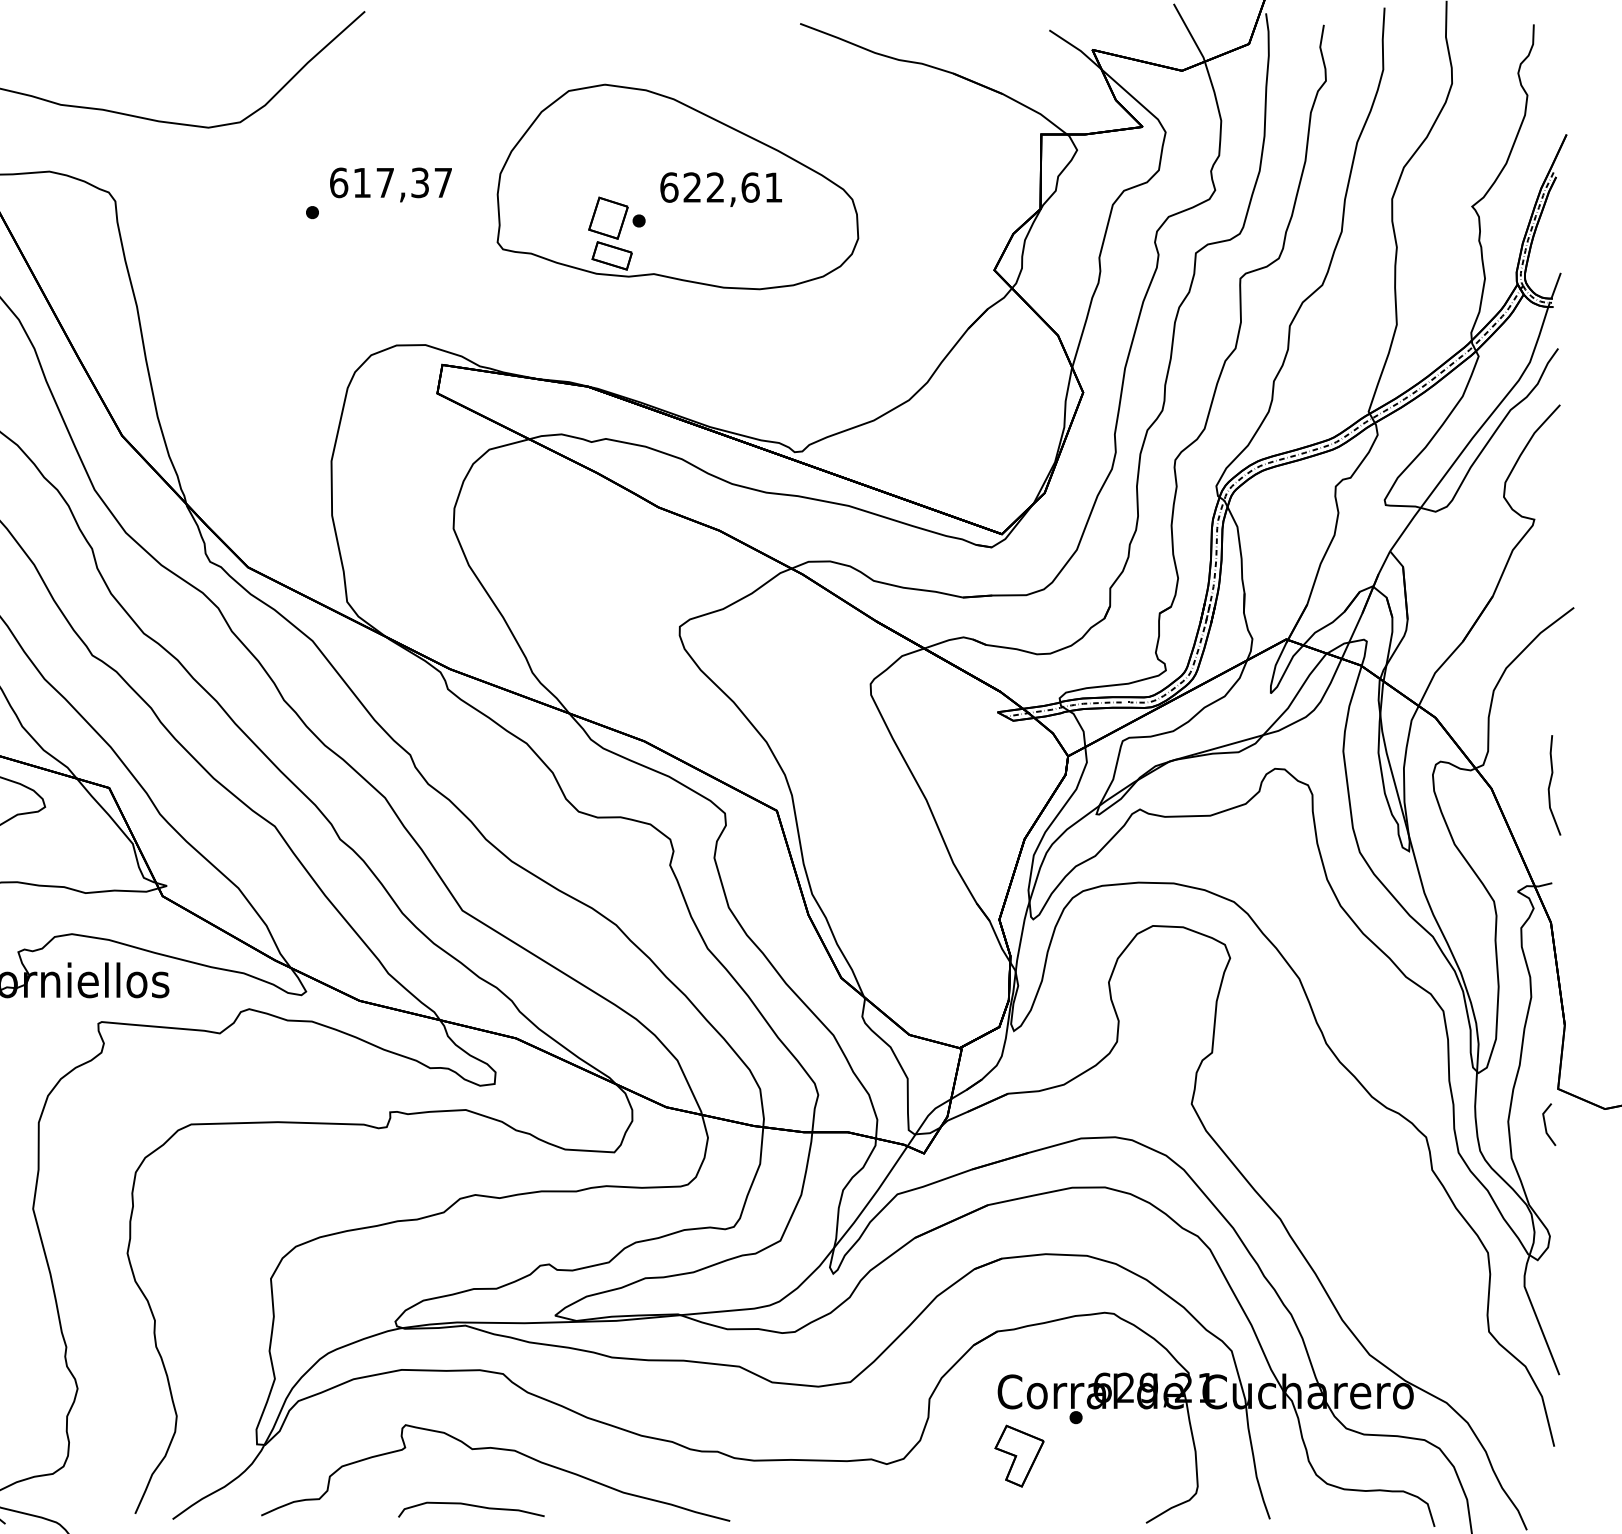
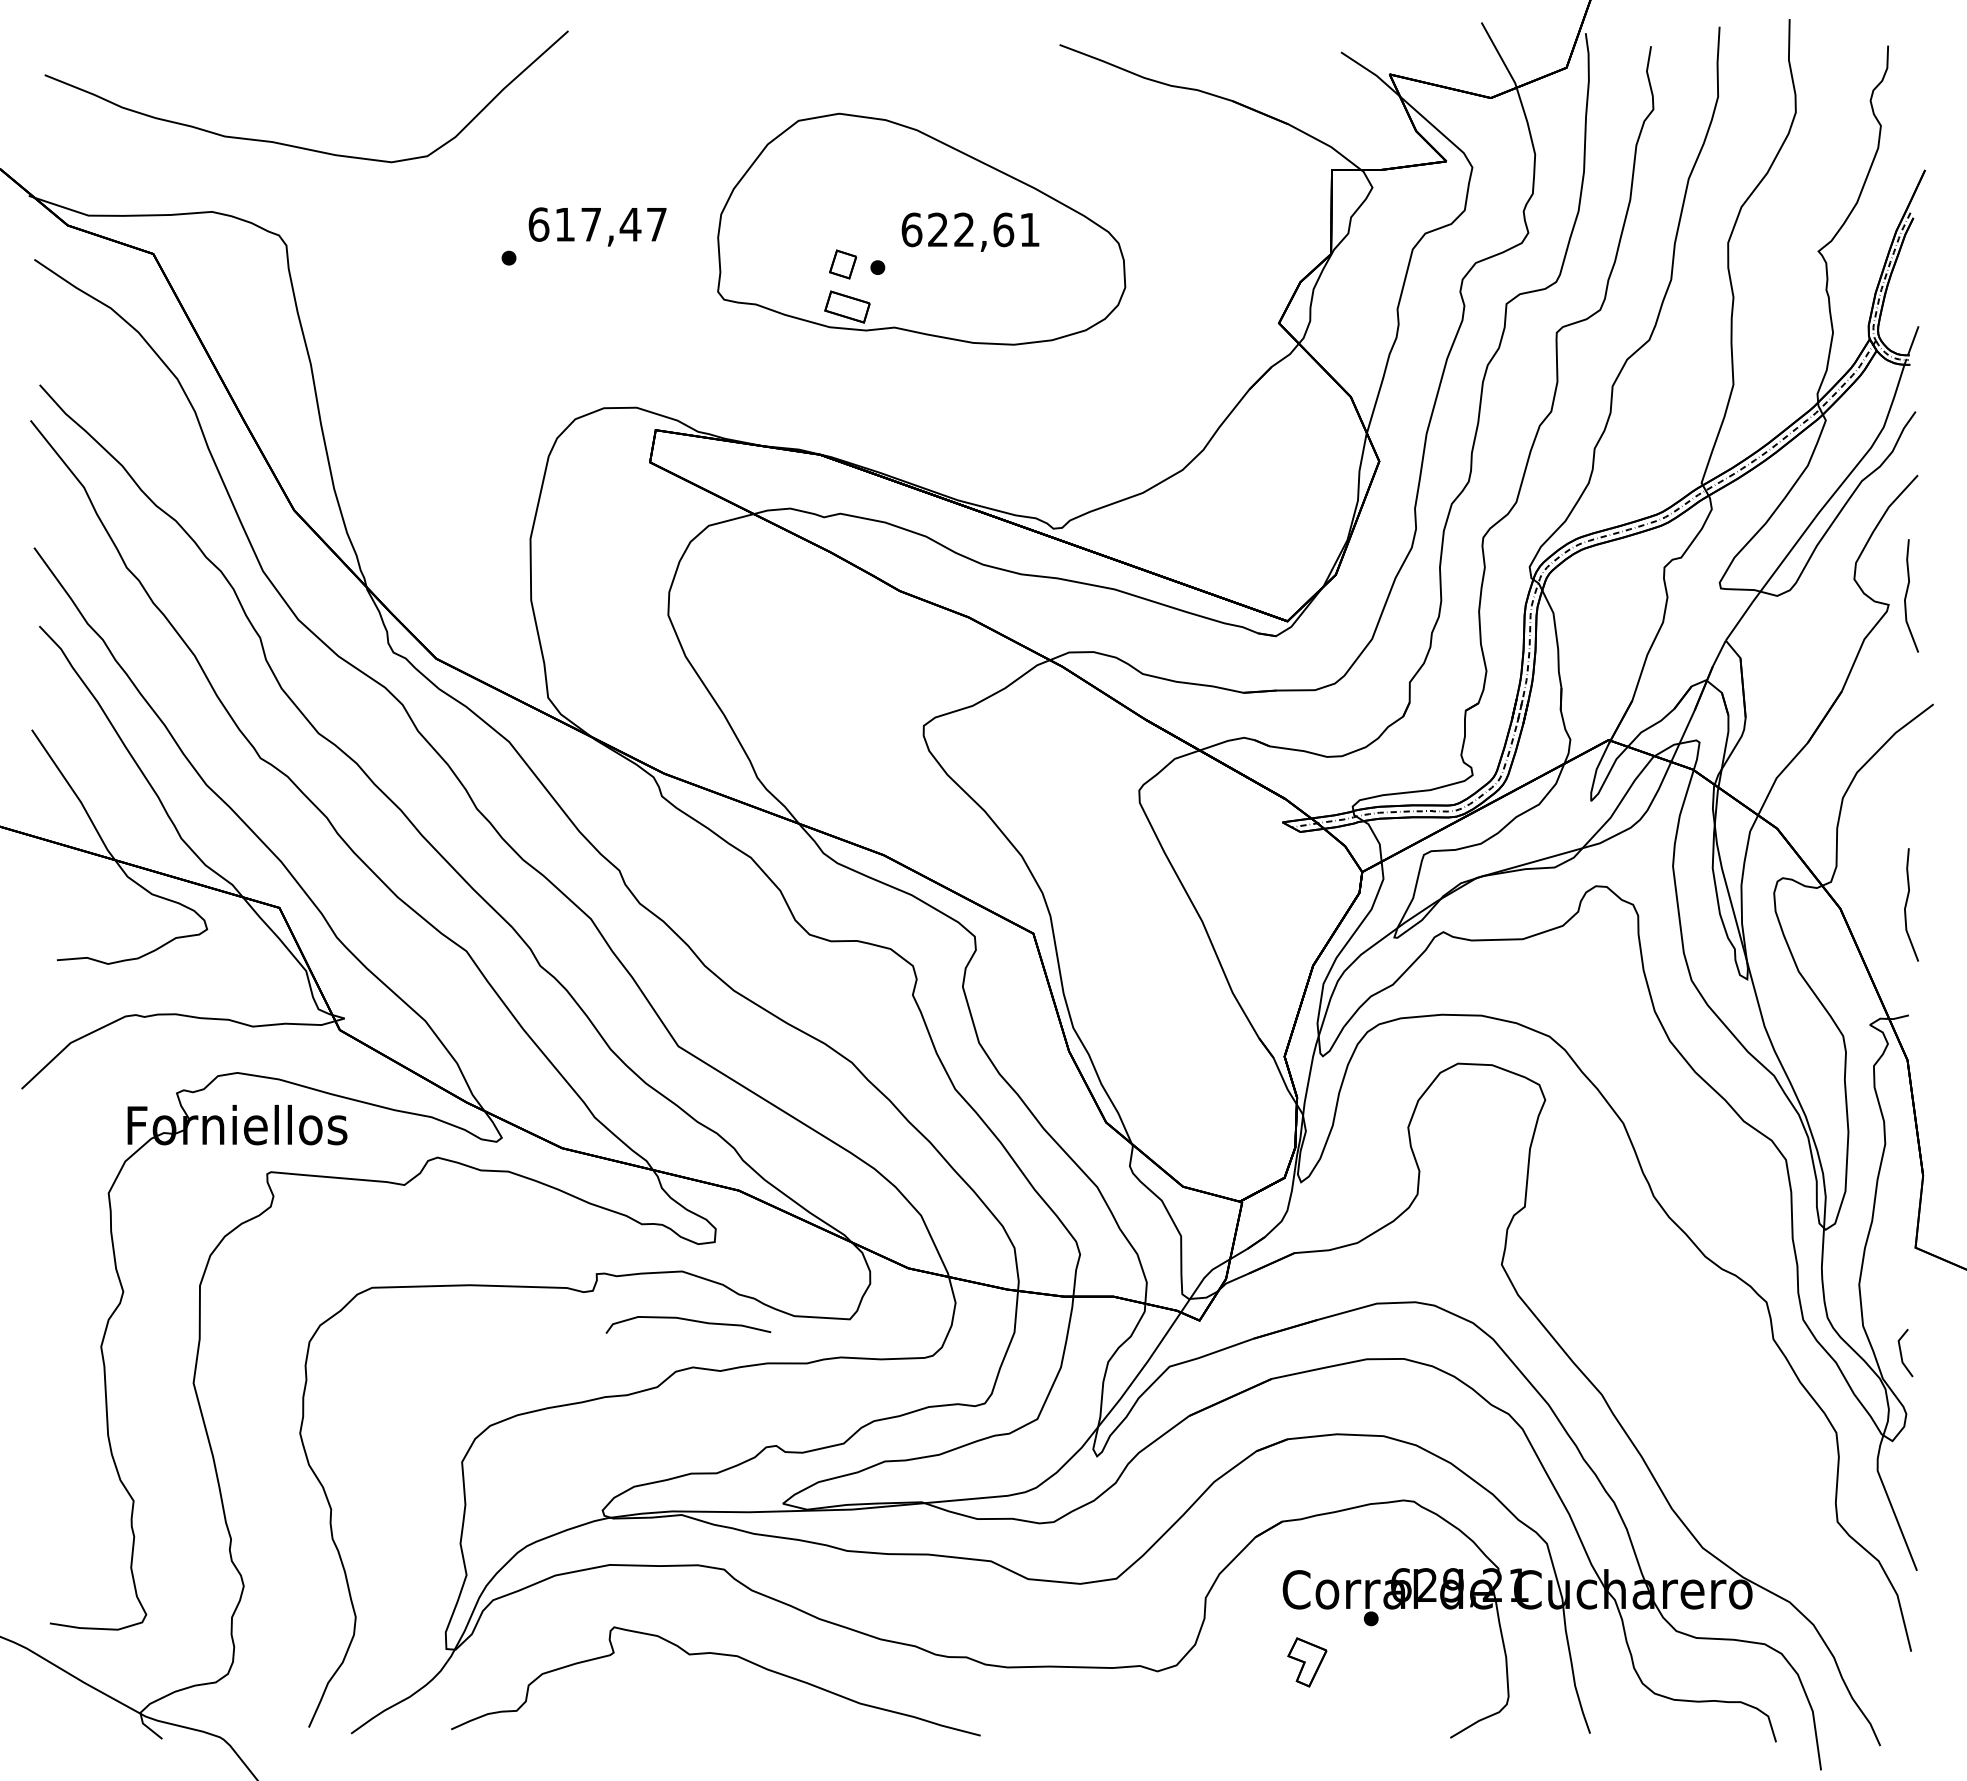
text: (420, 182) -> (630, 224), 617,37 -> 617,47
part: (607, 218) -> (842, 264), size x0.6
curve: (1550, 510) -> (1907, 594), added
line: (1546, 1126) -> (1902, 1355), moved
part: (1019, 1456) -> (1307, 1662), size x0.7
curve: (473, 1506) -> (690, 1321), moved

